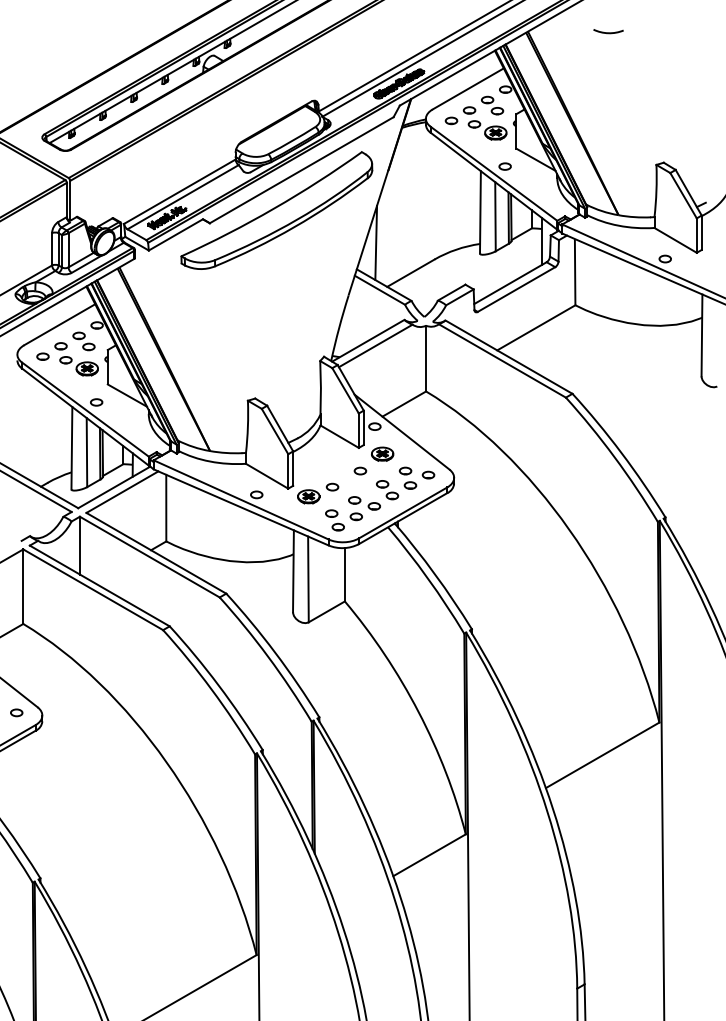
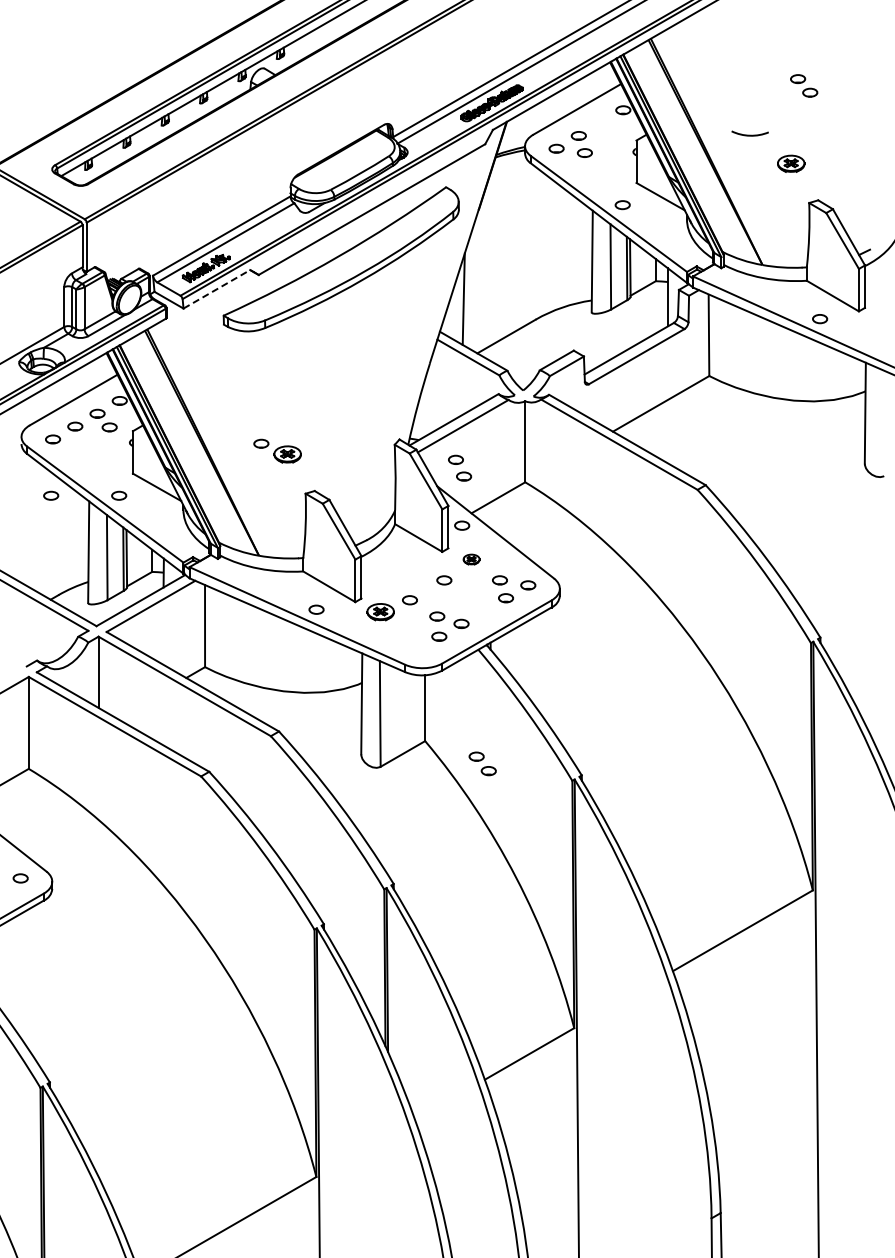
arc: (608, 32) -> (749, 134), moved
part: (492, 105) -> (804, 85), moved
part: (496, 132) -> (791, 163), moved
line: (175, 235) -> (216, 289), solid -> dashed
part: (79, 365) -> (277, 450), moved
part: (41, 402) -> (51, 495), added
part: (382, 454) -> (471, 559), size x0.6
part: (387, 489) -> (482, 763), moved
part: (335, 519) -> (460, 467), moved

